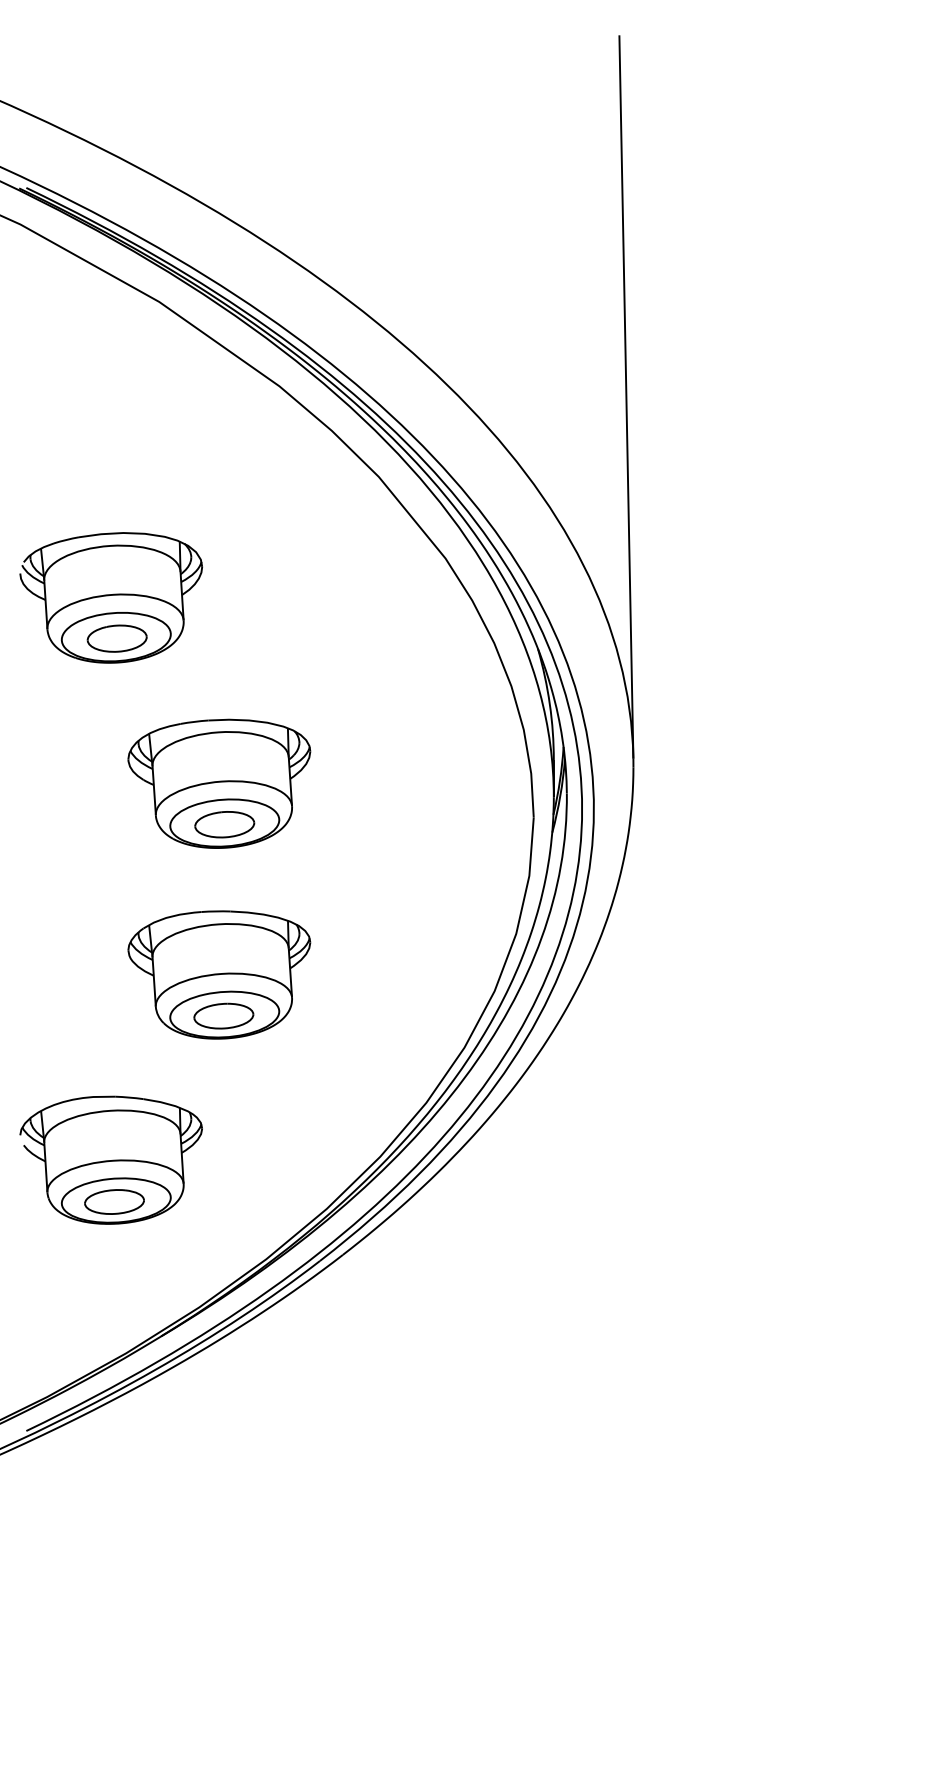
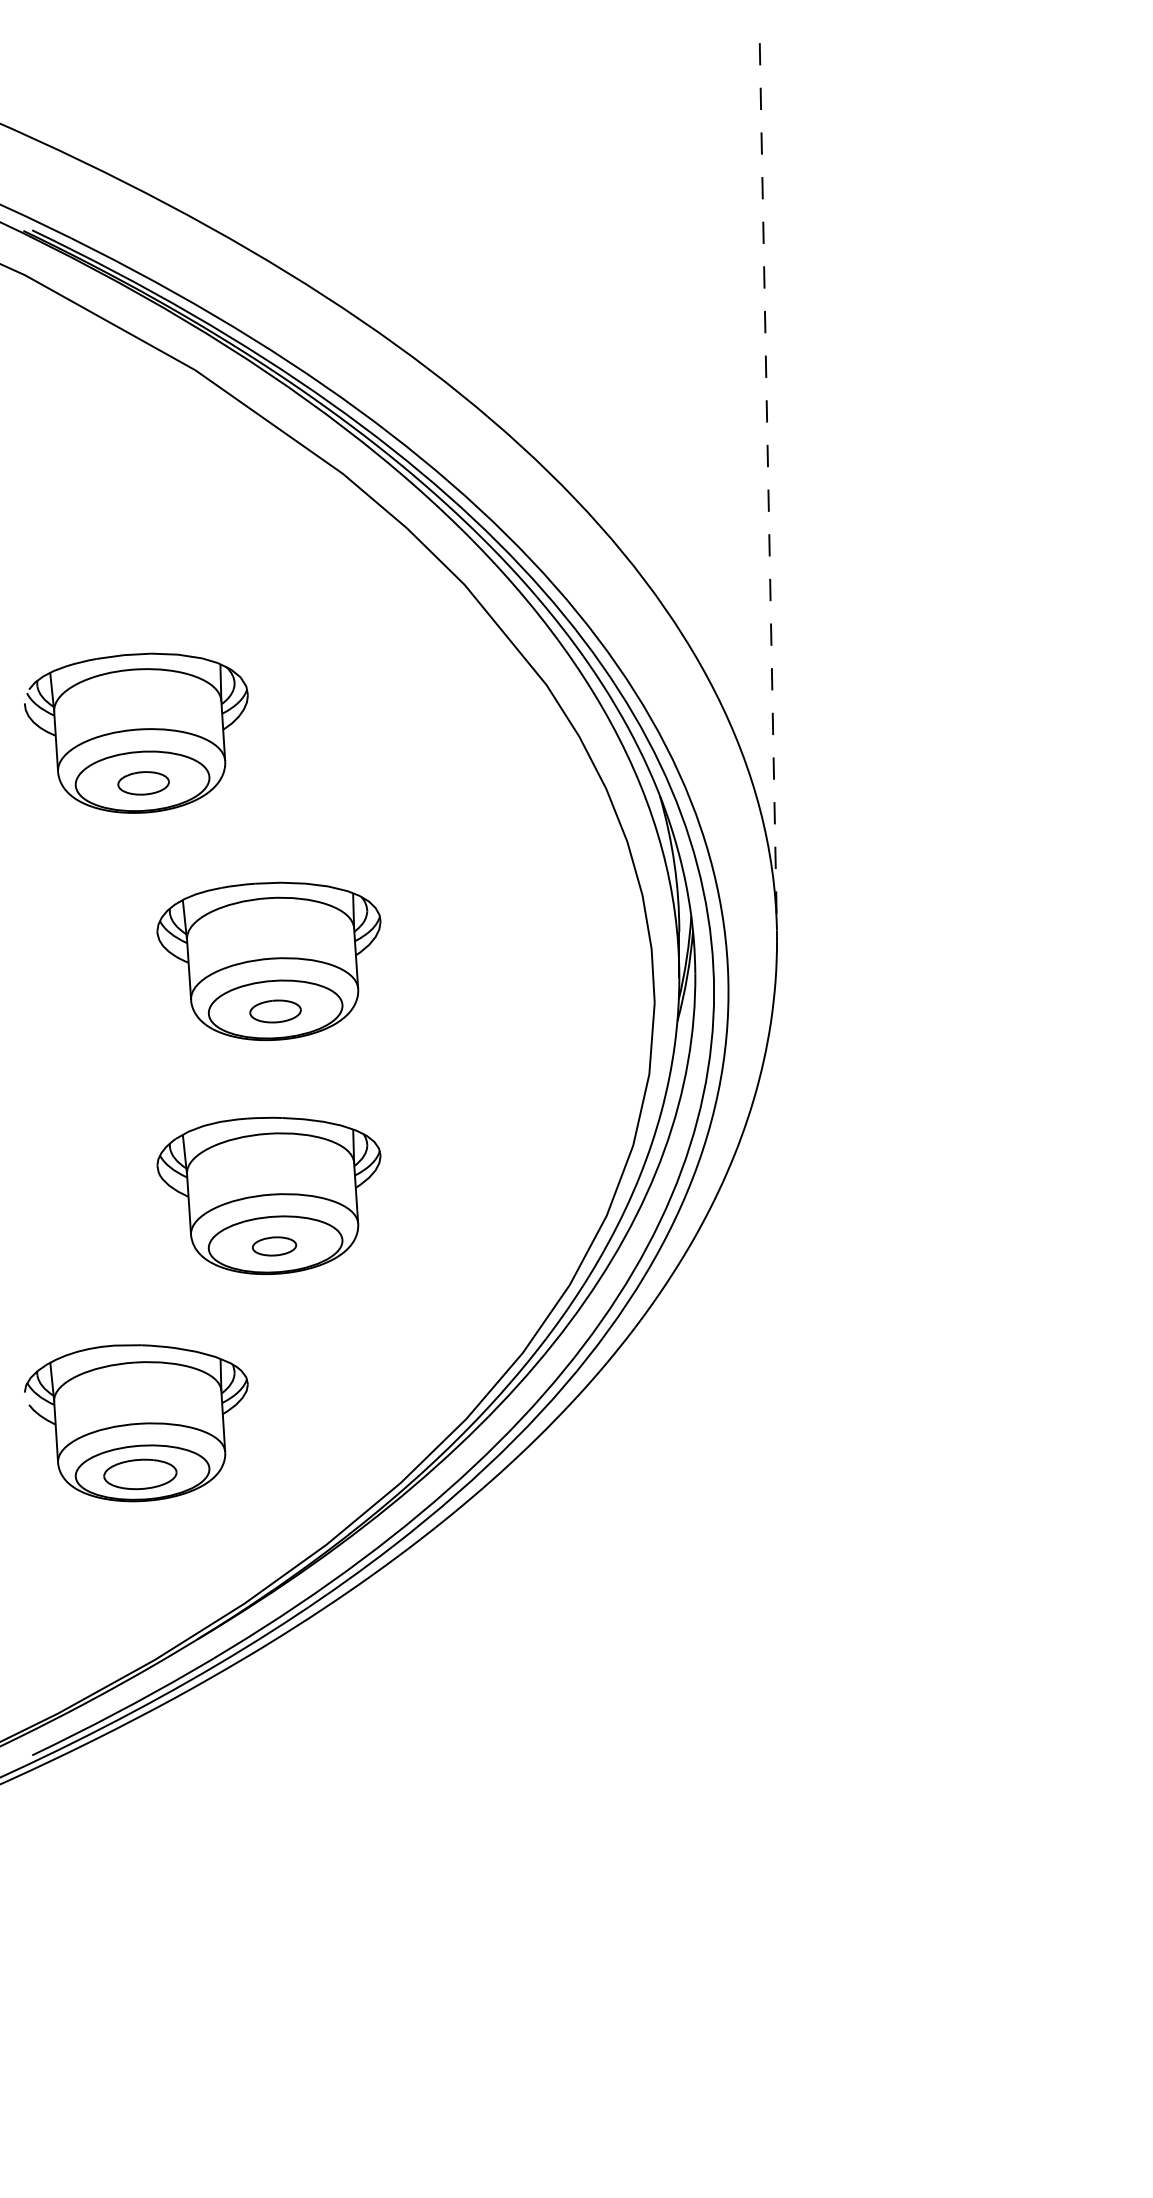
line: (626, 396) -> (768, 486), solid -> dashed
part: (117, 638) -> (143, 783), size x0.7
part: (224, 824) -> (275, 1011), size x0.7
part: (223, 1016) -> (274, 1246), size x0.6

